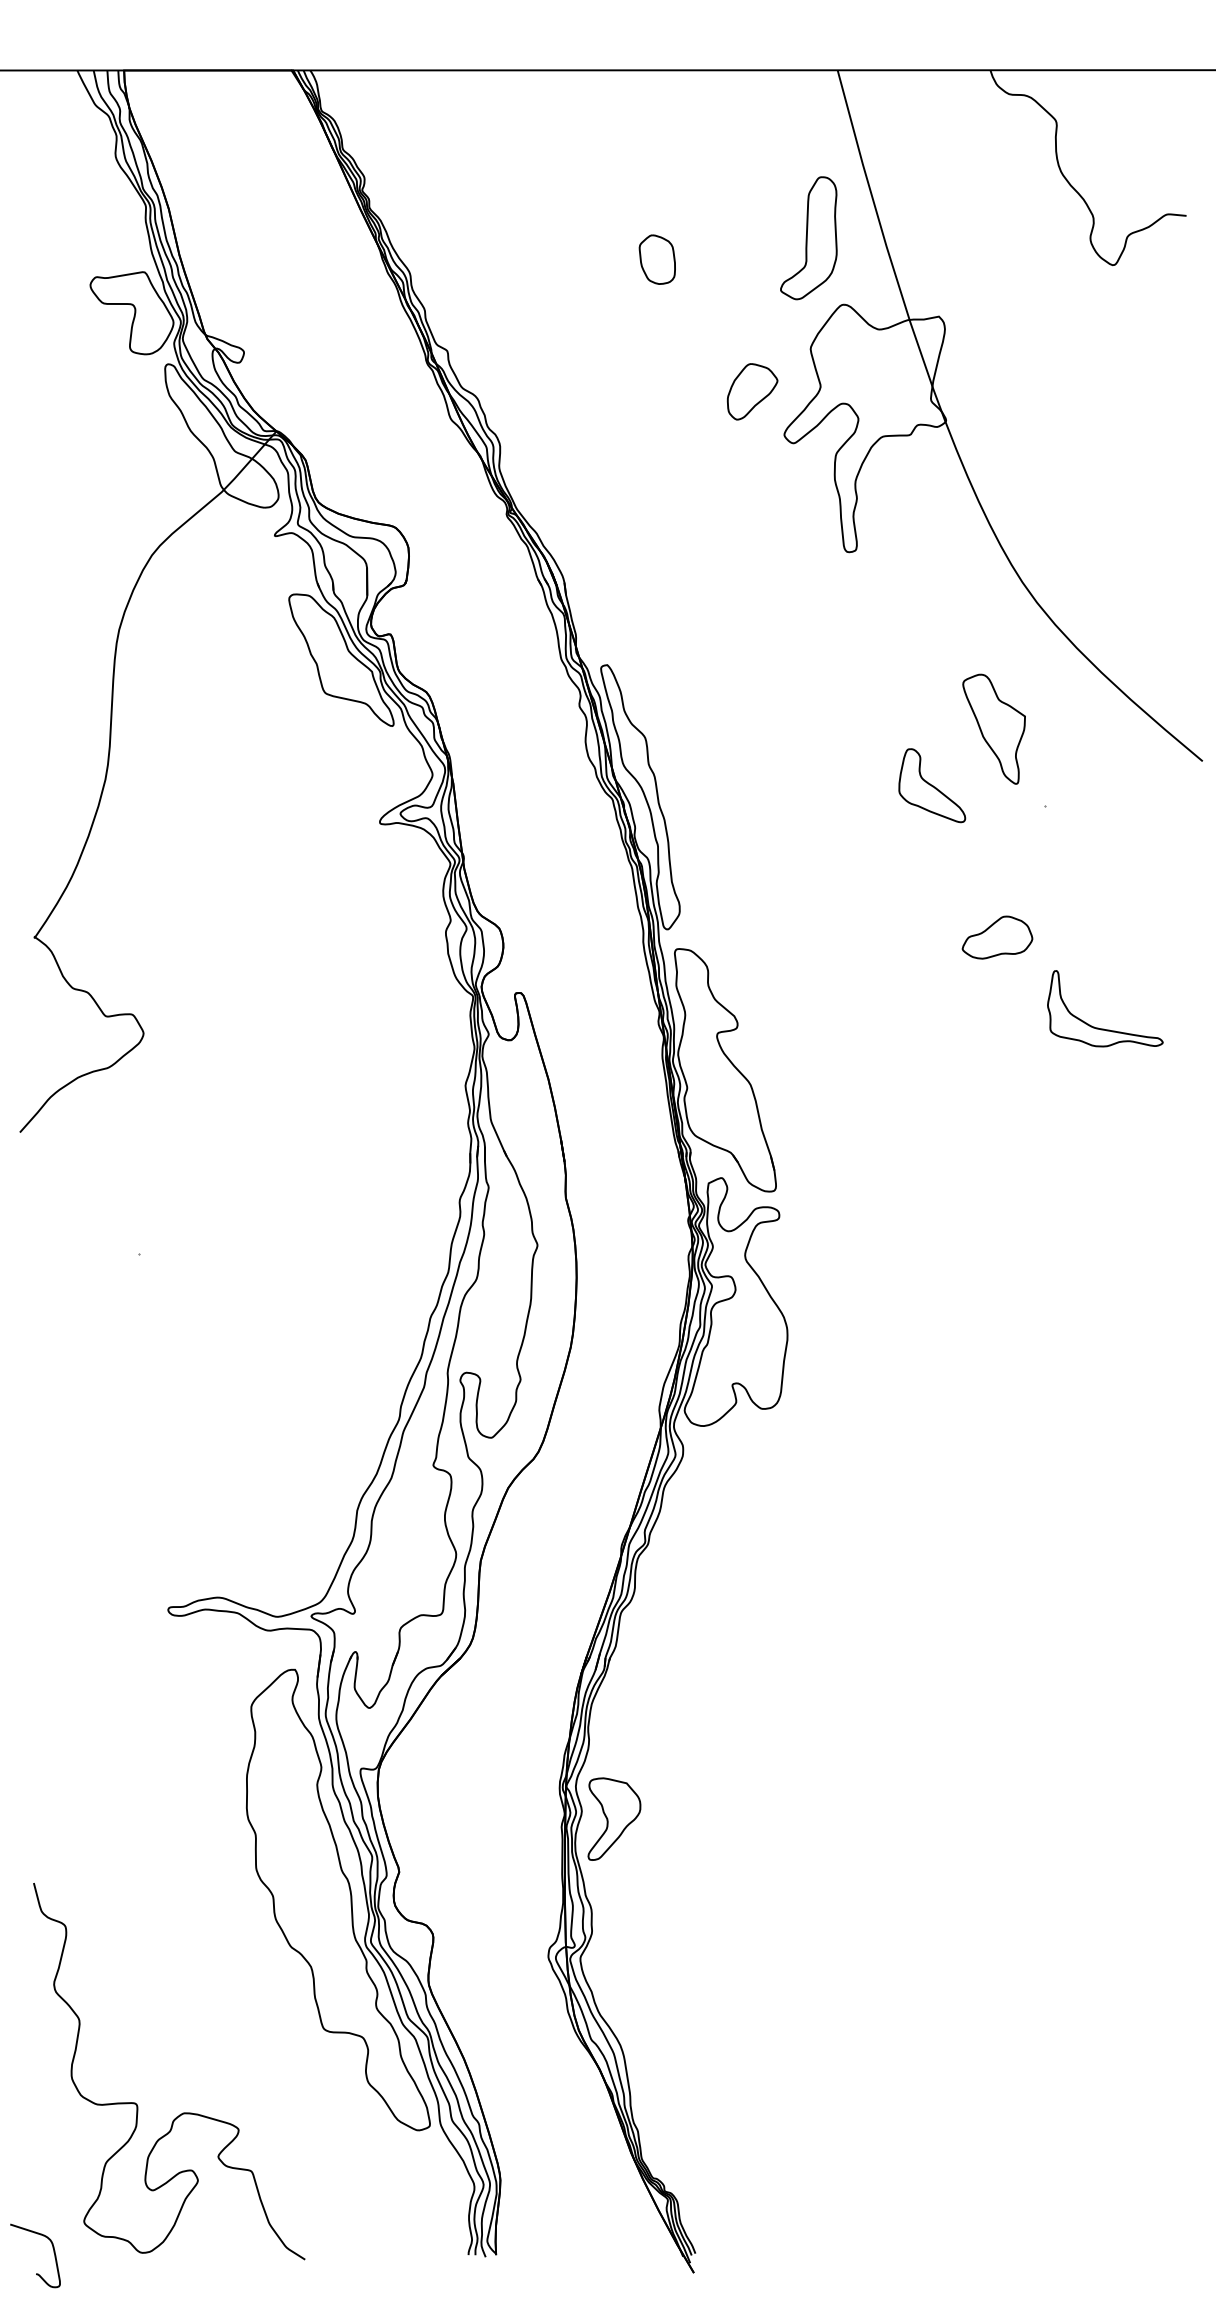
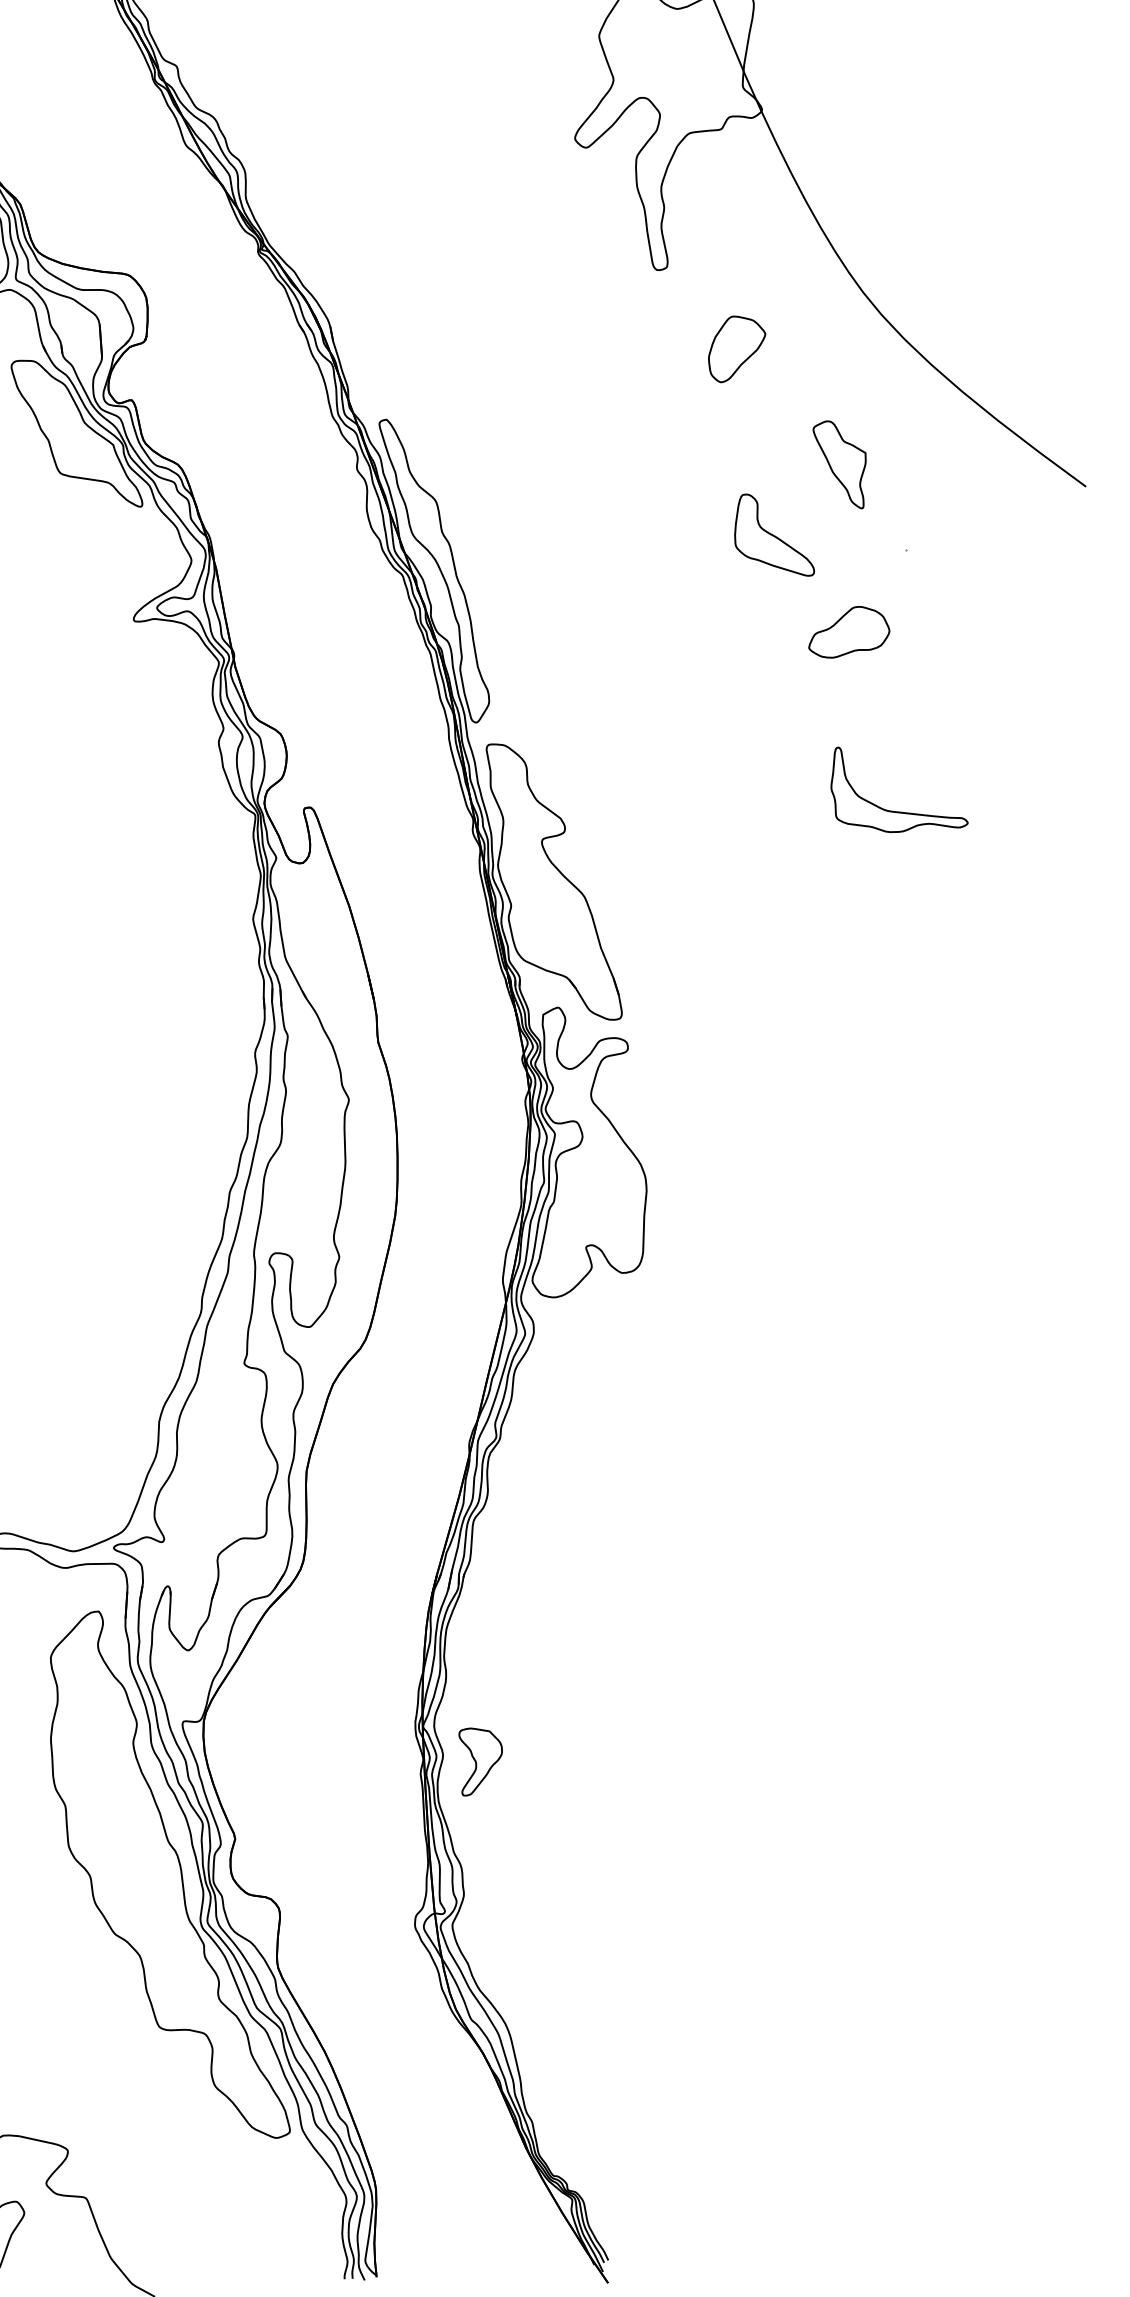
part: (752, 391) -> (737, 348), moved
part: (993, 728) -> (840, 464), size x0.7
part: (997, 937) -> (848, 631), moved
part: (1104, 1028) -> (898, 810), moved
part: (614, 1818) -> (481, 1760), size x0.7

